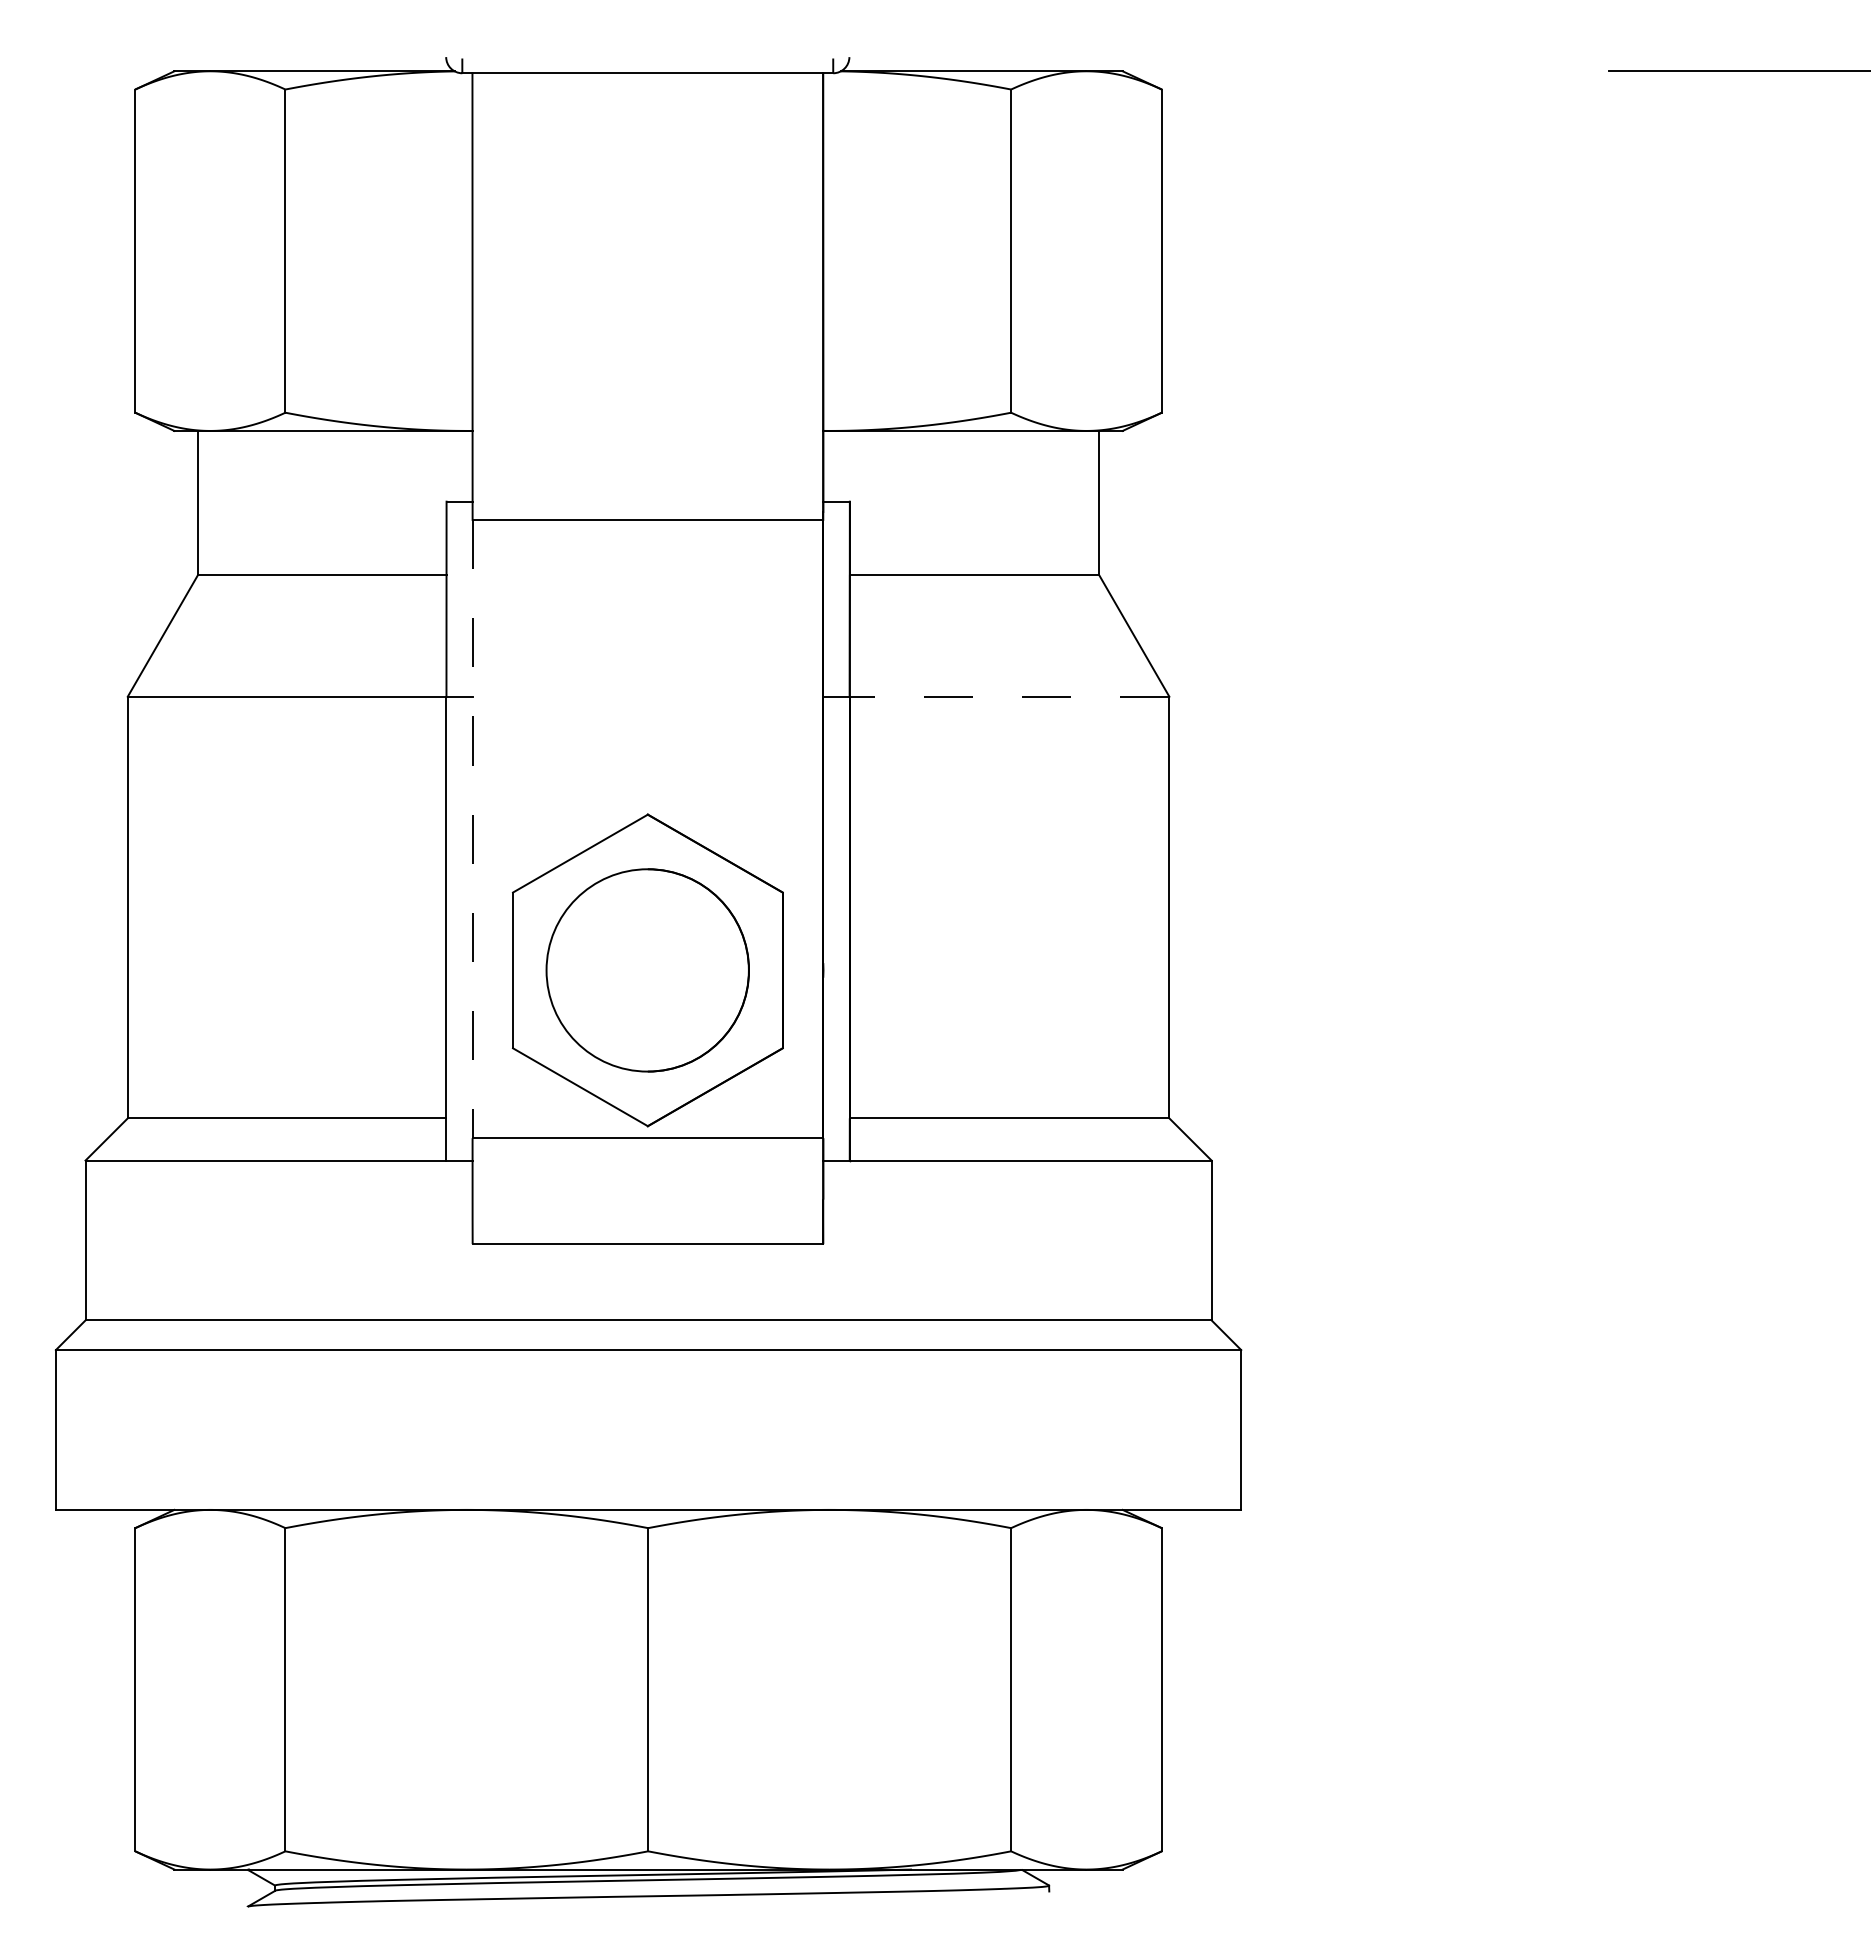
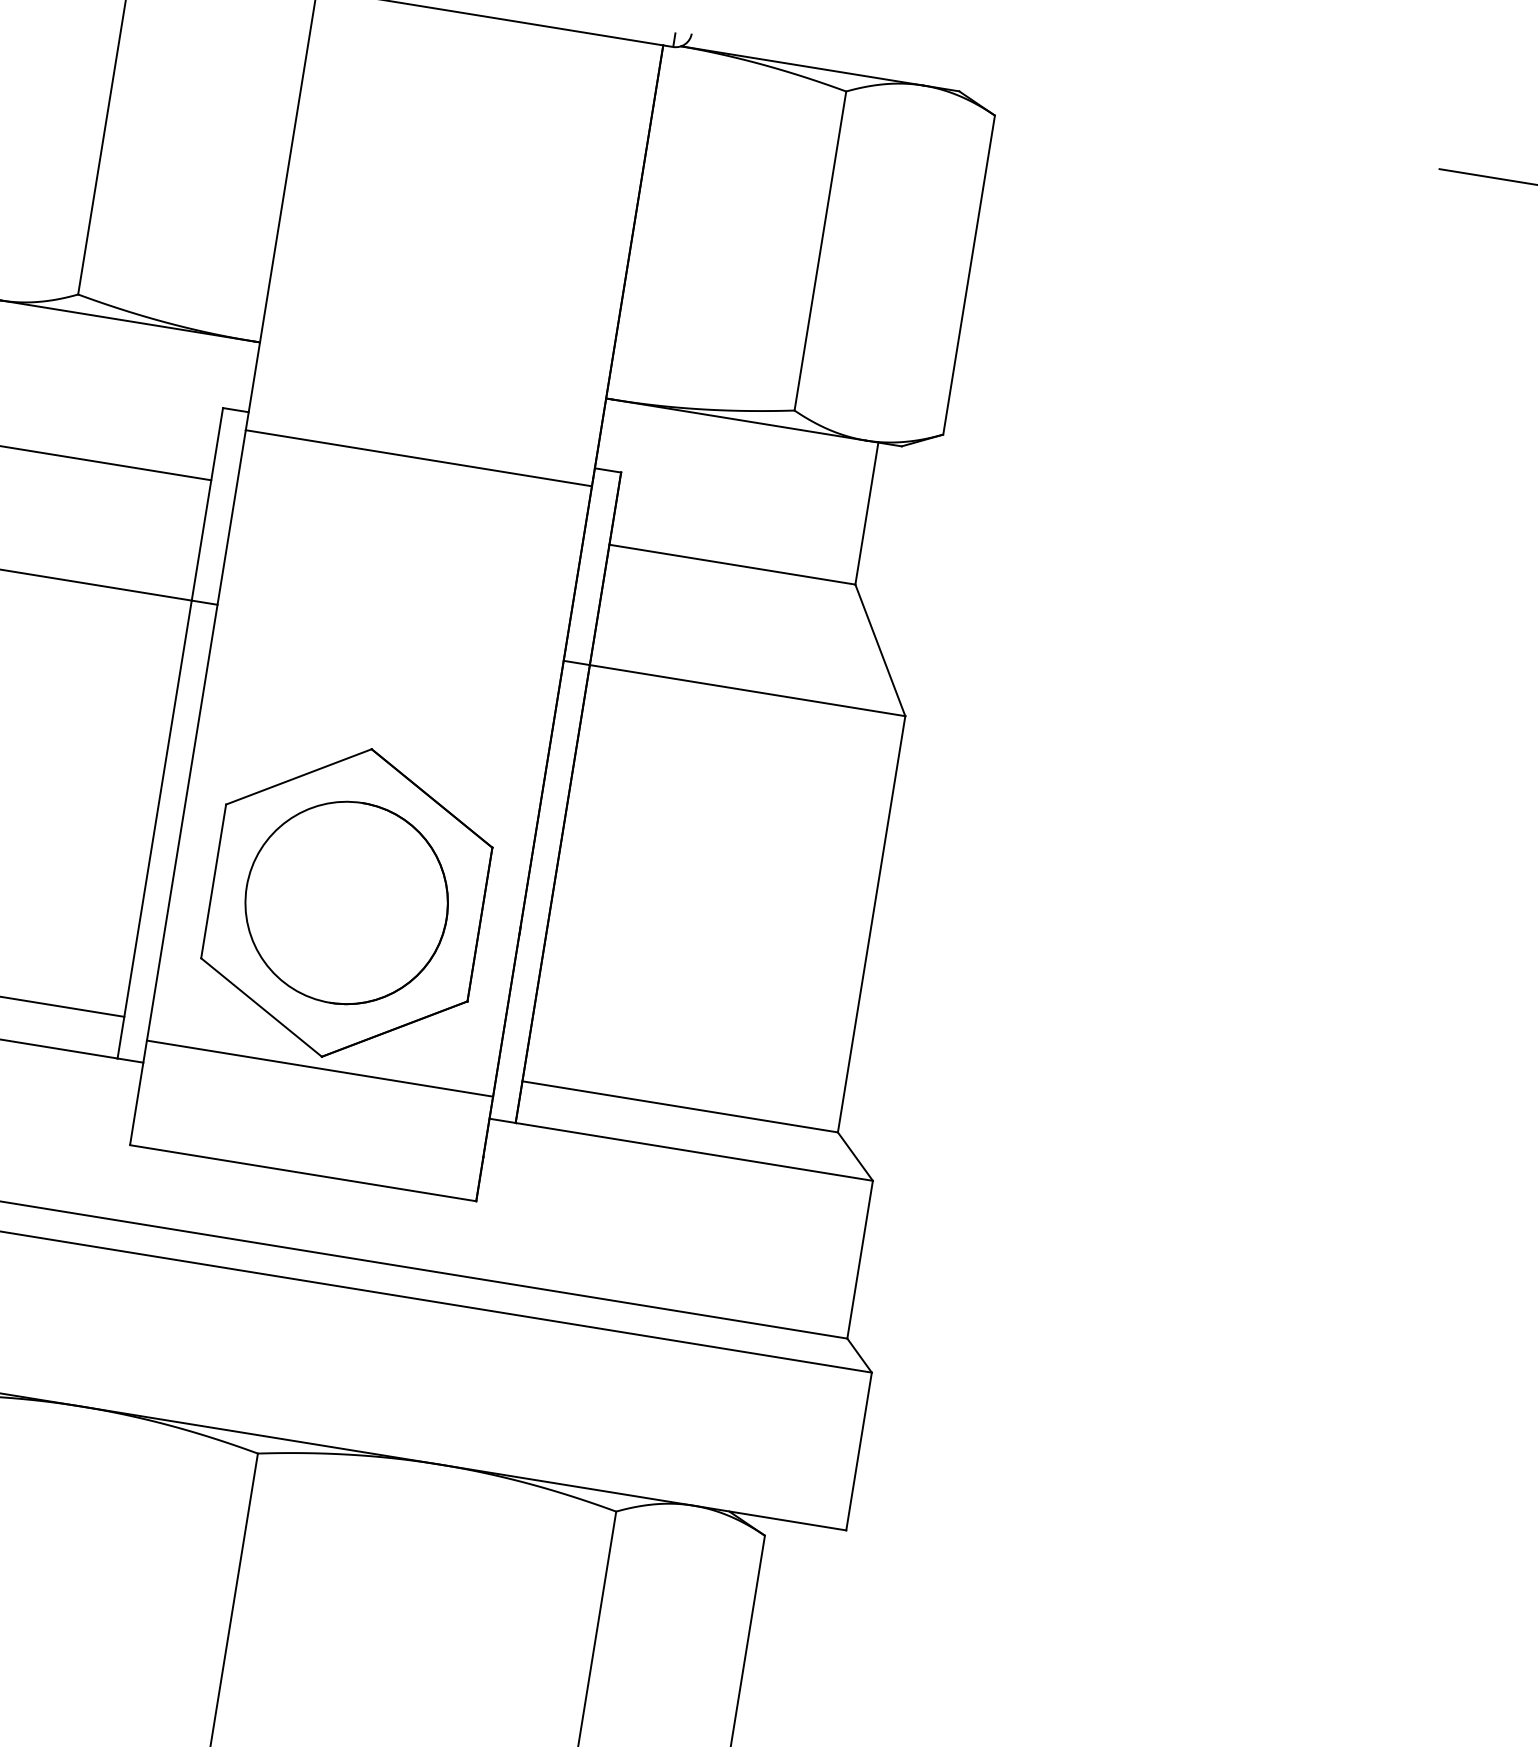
line: (1009, 696) -> (747, 690), dashed -> solid
line: (472, 829) -> (196, 735), dashed -> solid

